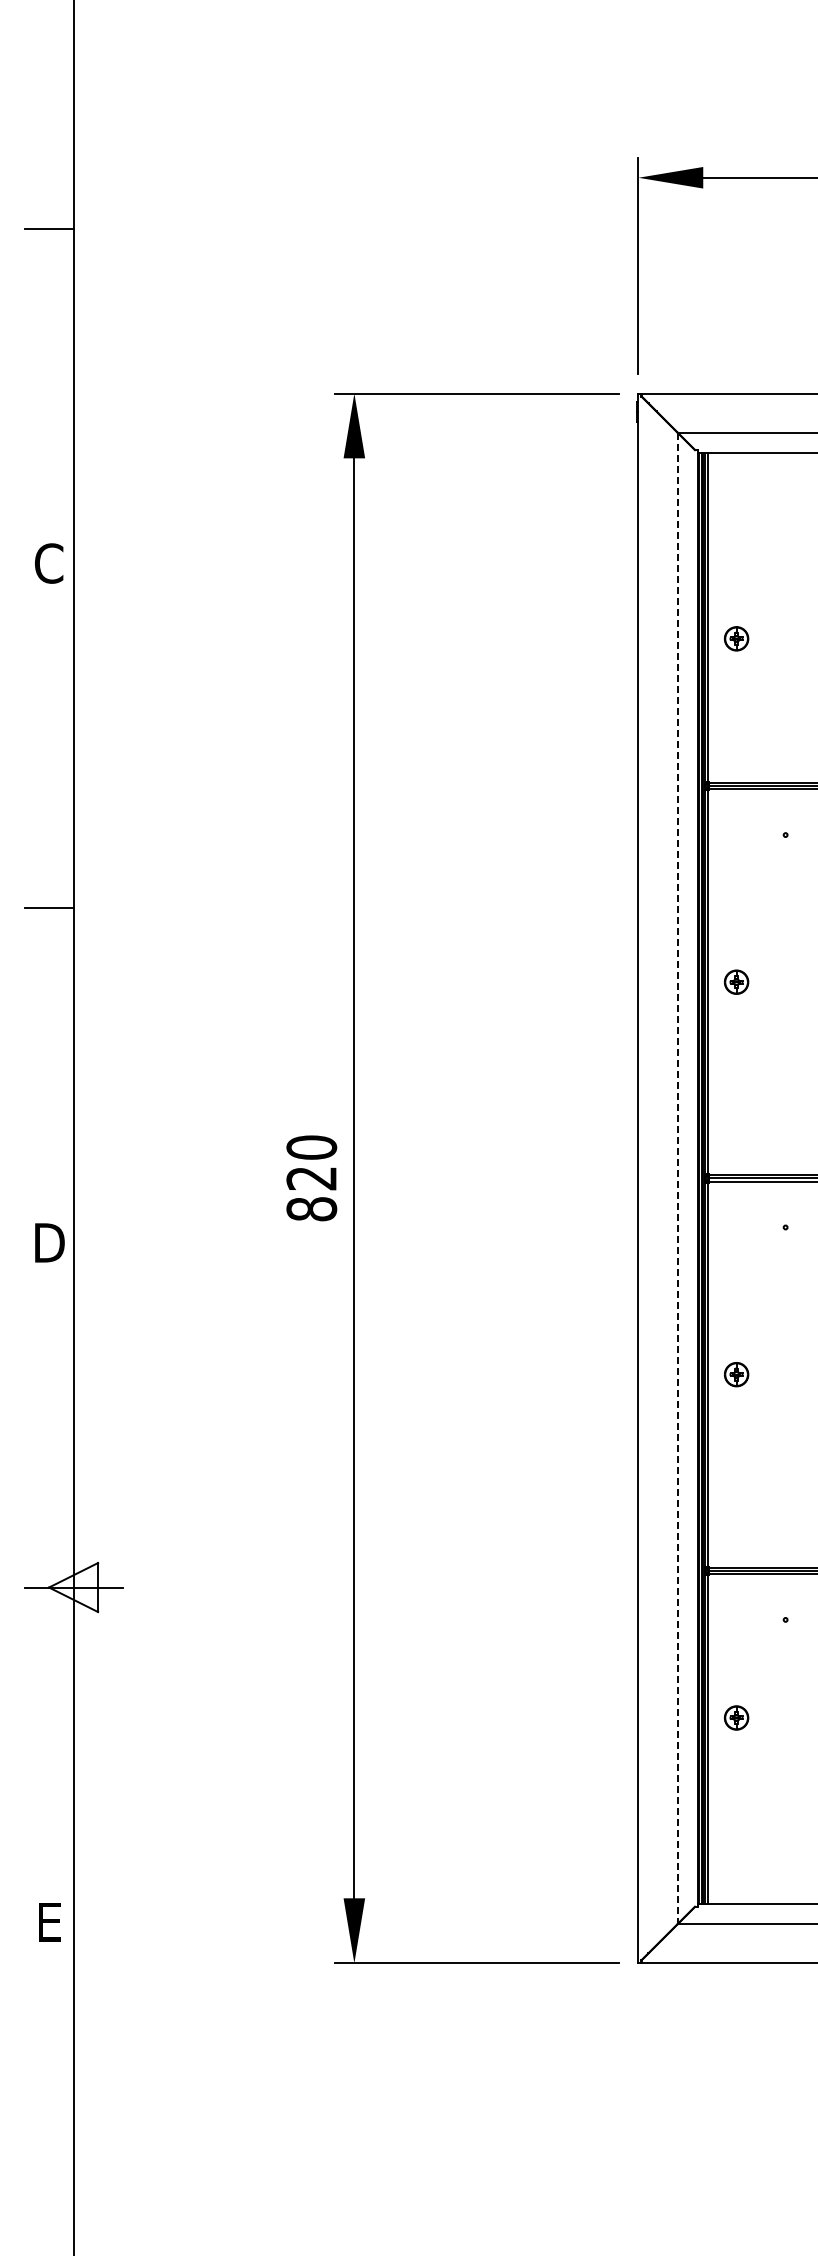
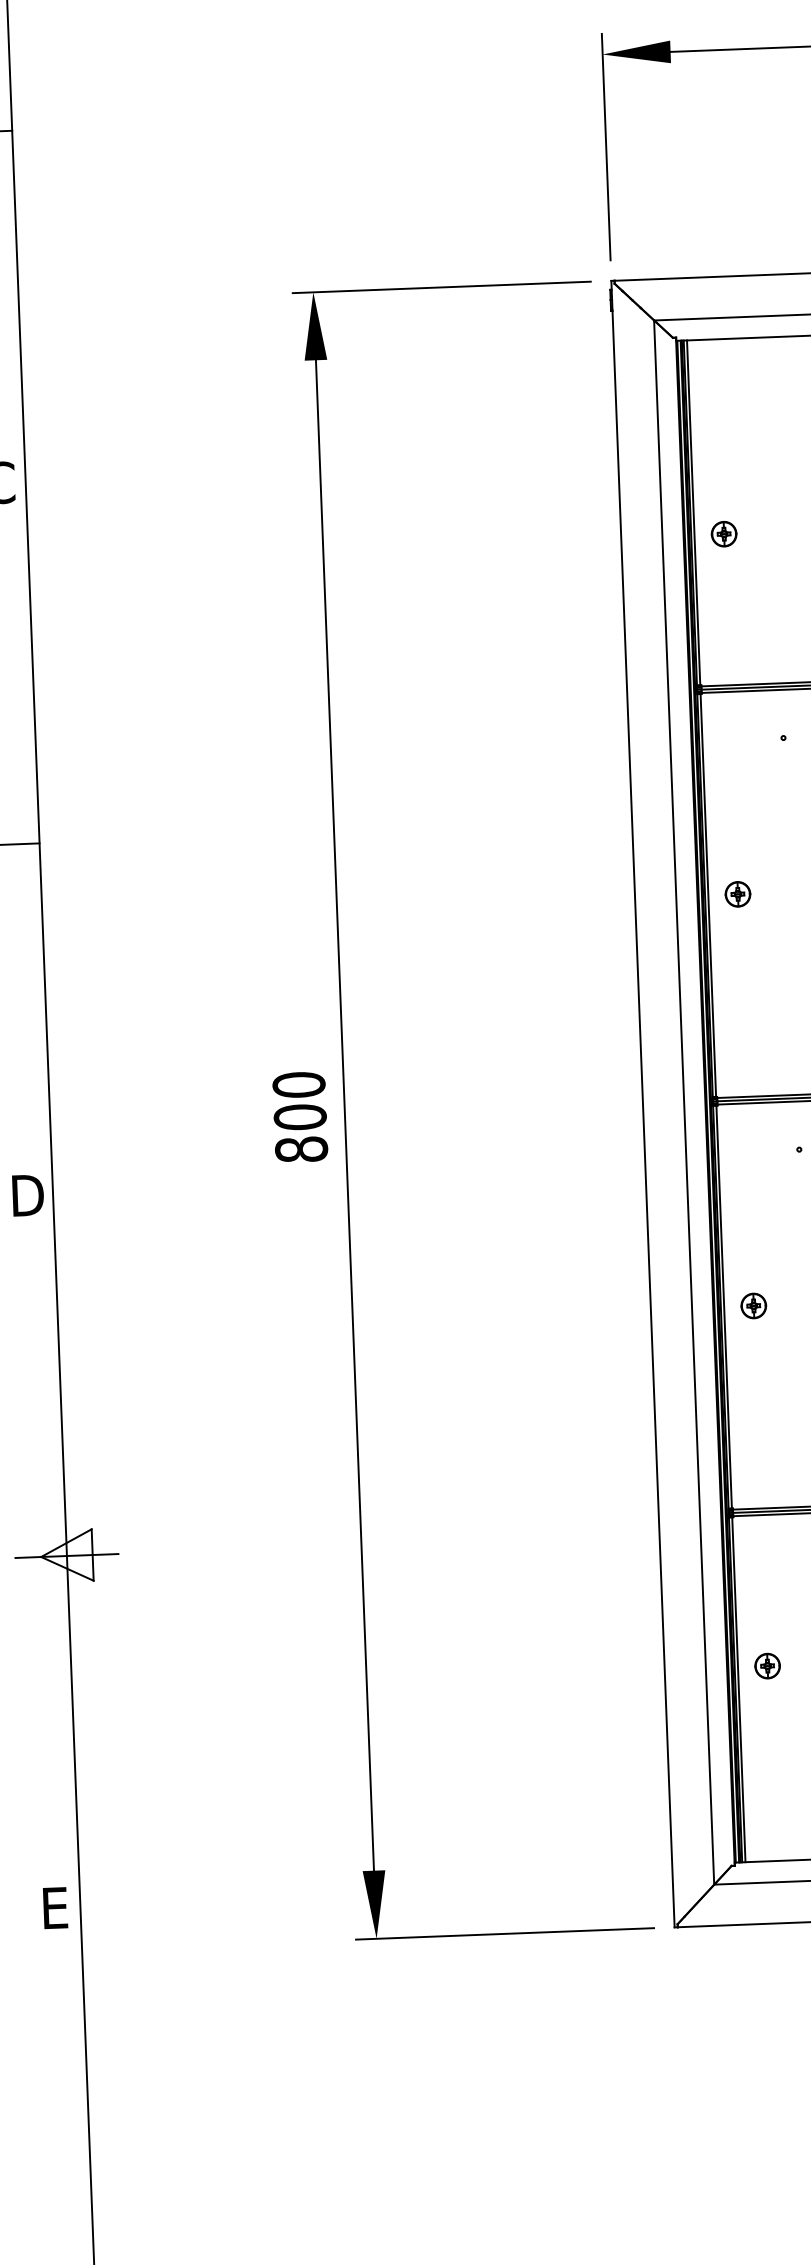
text: (311, 1178) -> (300, 1117), 820 -> 800
line: (677, 1178) -> (683, 1102), dashed -> solid

